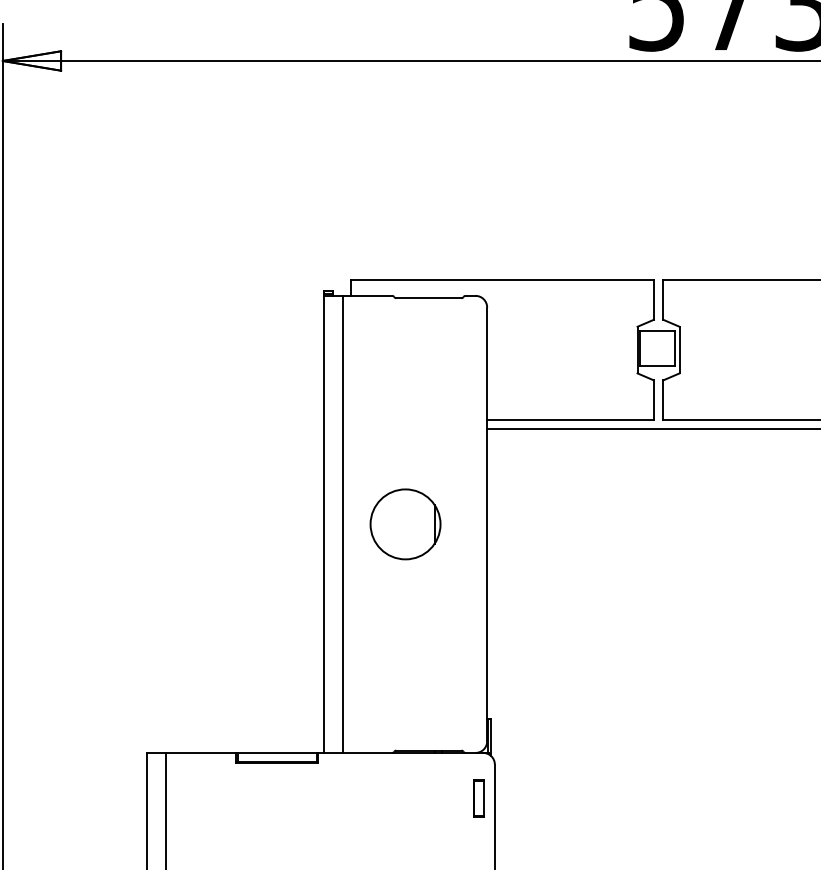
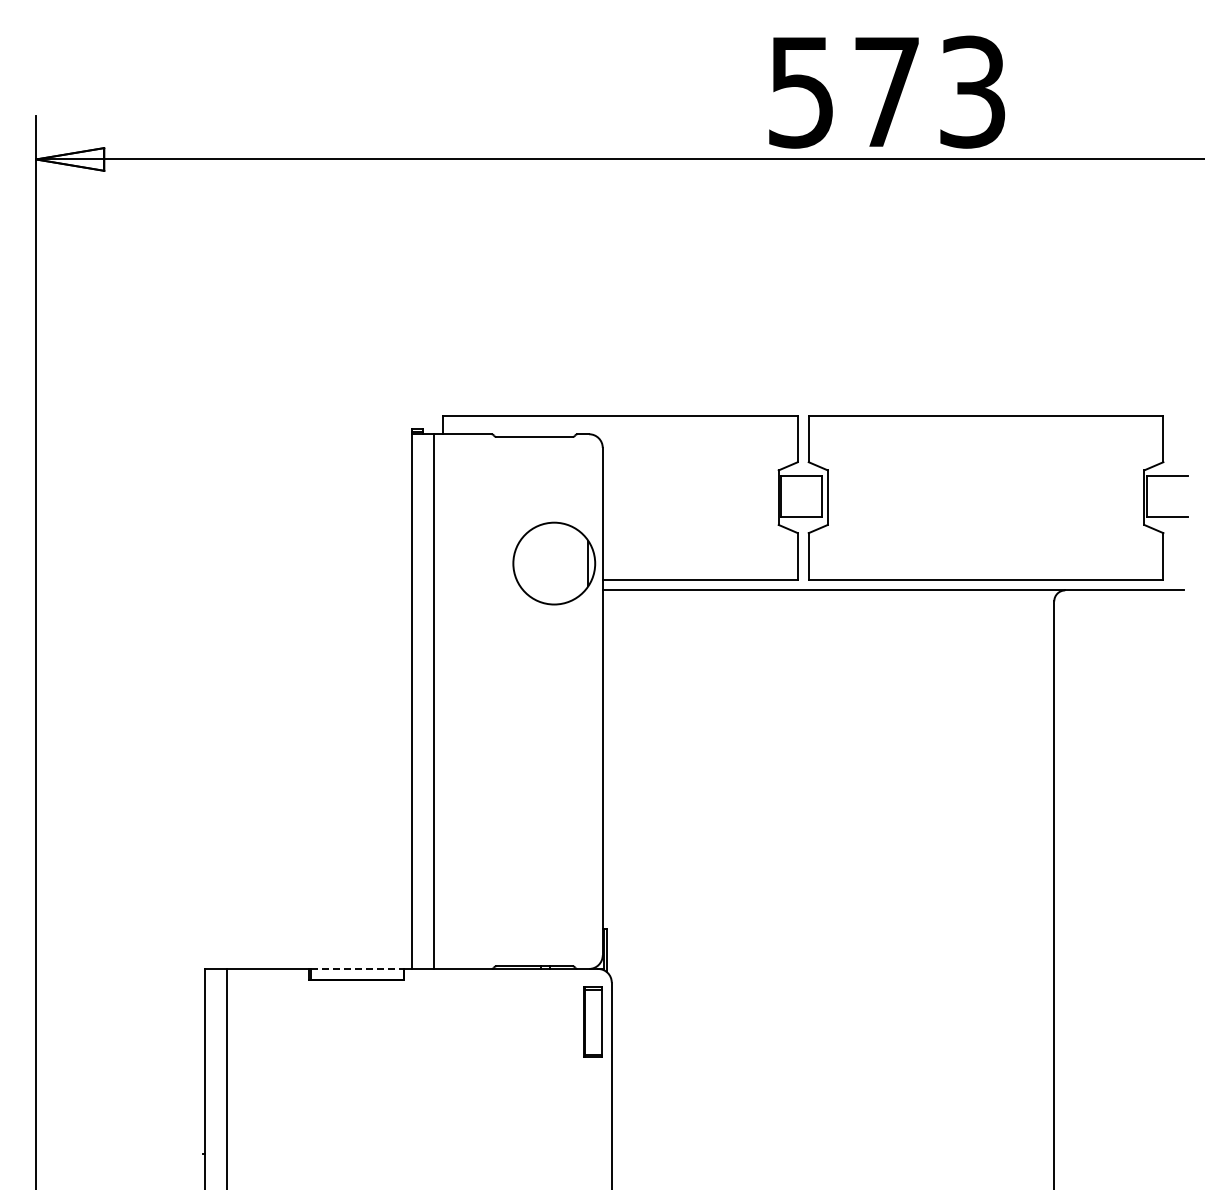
part: (405, 524) -> (554, 563), moved
line: (278, 752) -> (358, 968), solid -> dashed
part: (478, 797) -> (592, 1021), size x1.6

